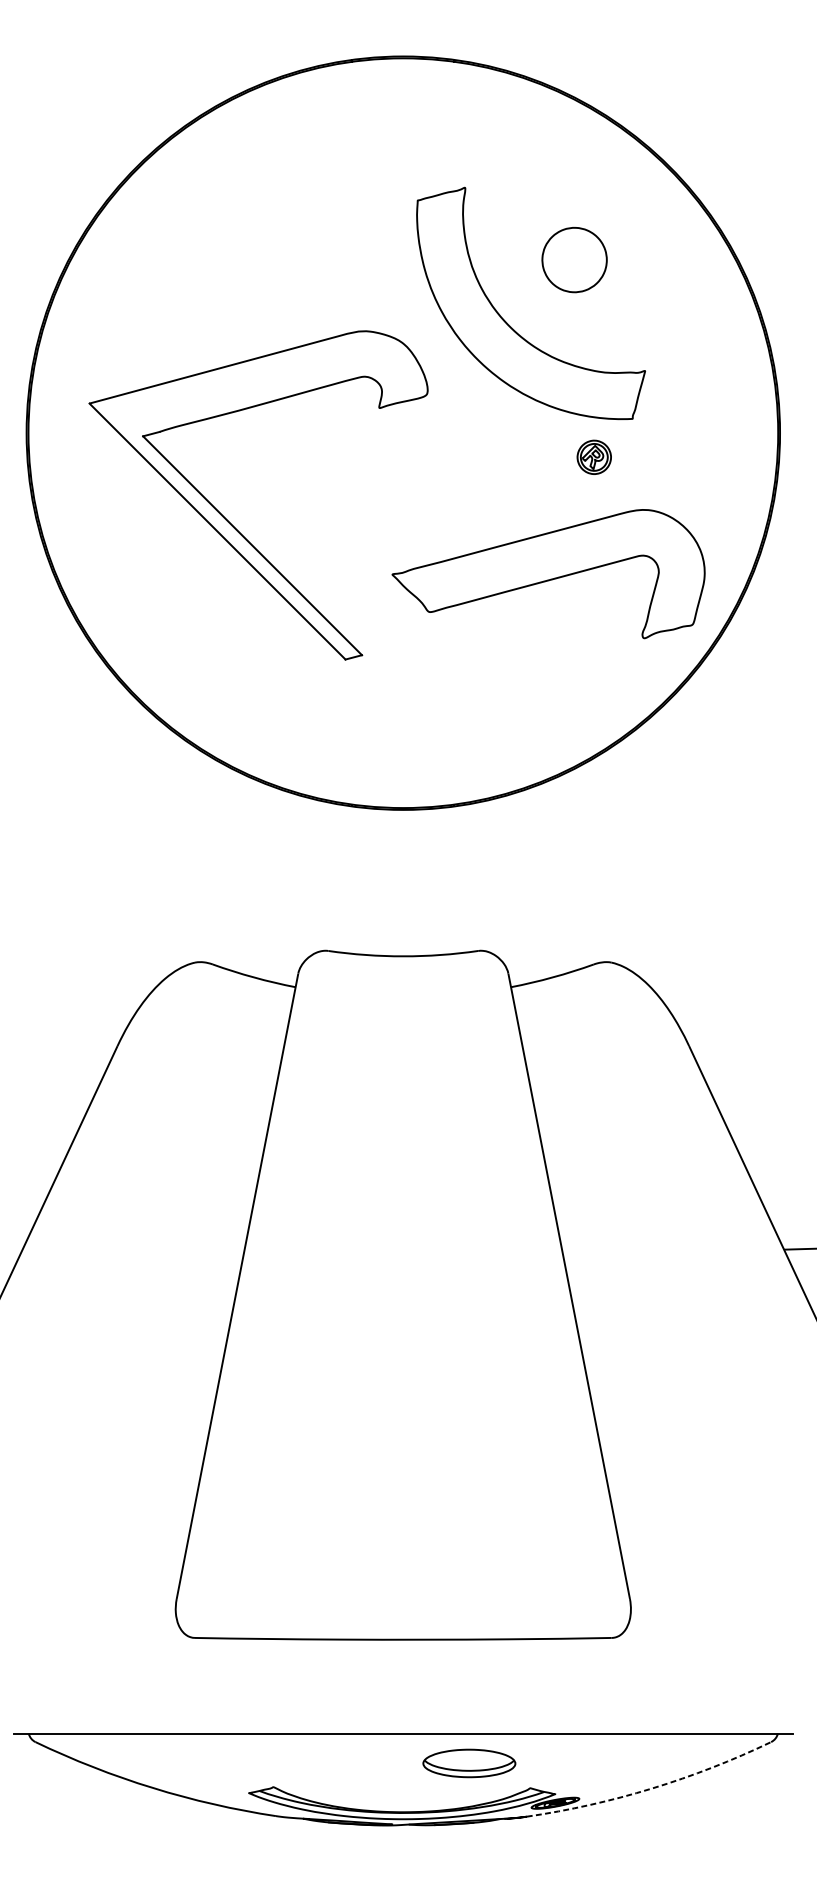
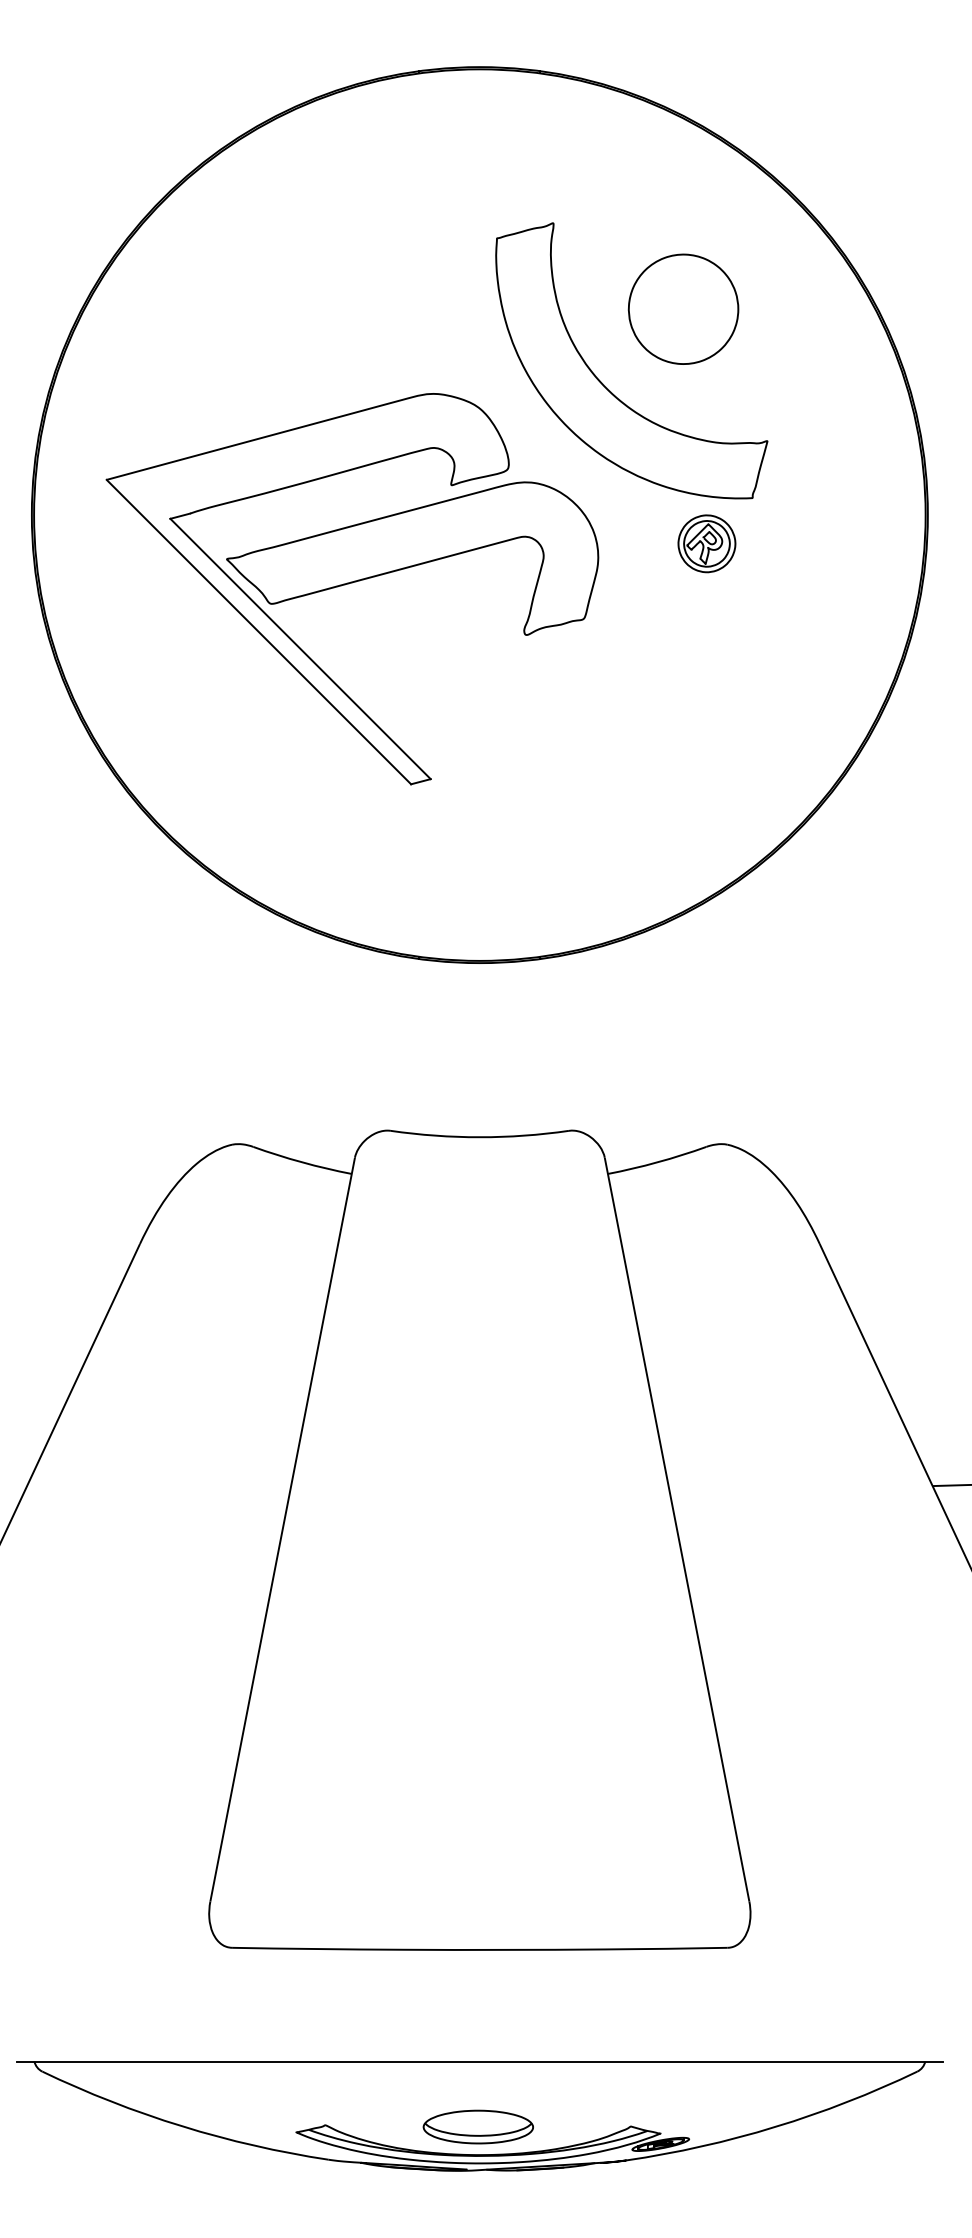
part: (574, 259) -> (683, 308), size x1.43
part: (593, 457) -> (706, 543), size x1.43
part: (548, 573) -> (412, 558), moved
part: (468, 1762) -> (477, 2126), moved
arc: (651, 1789) -> (775, 2127), dashed -> solid

